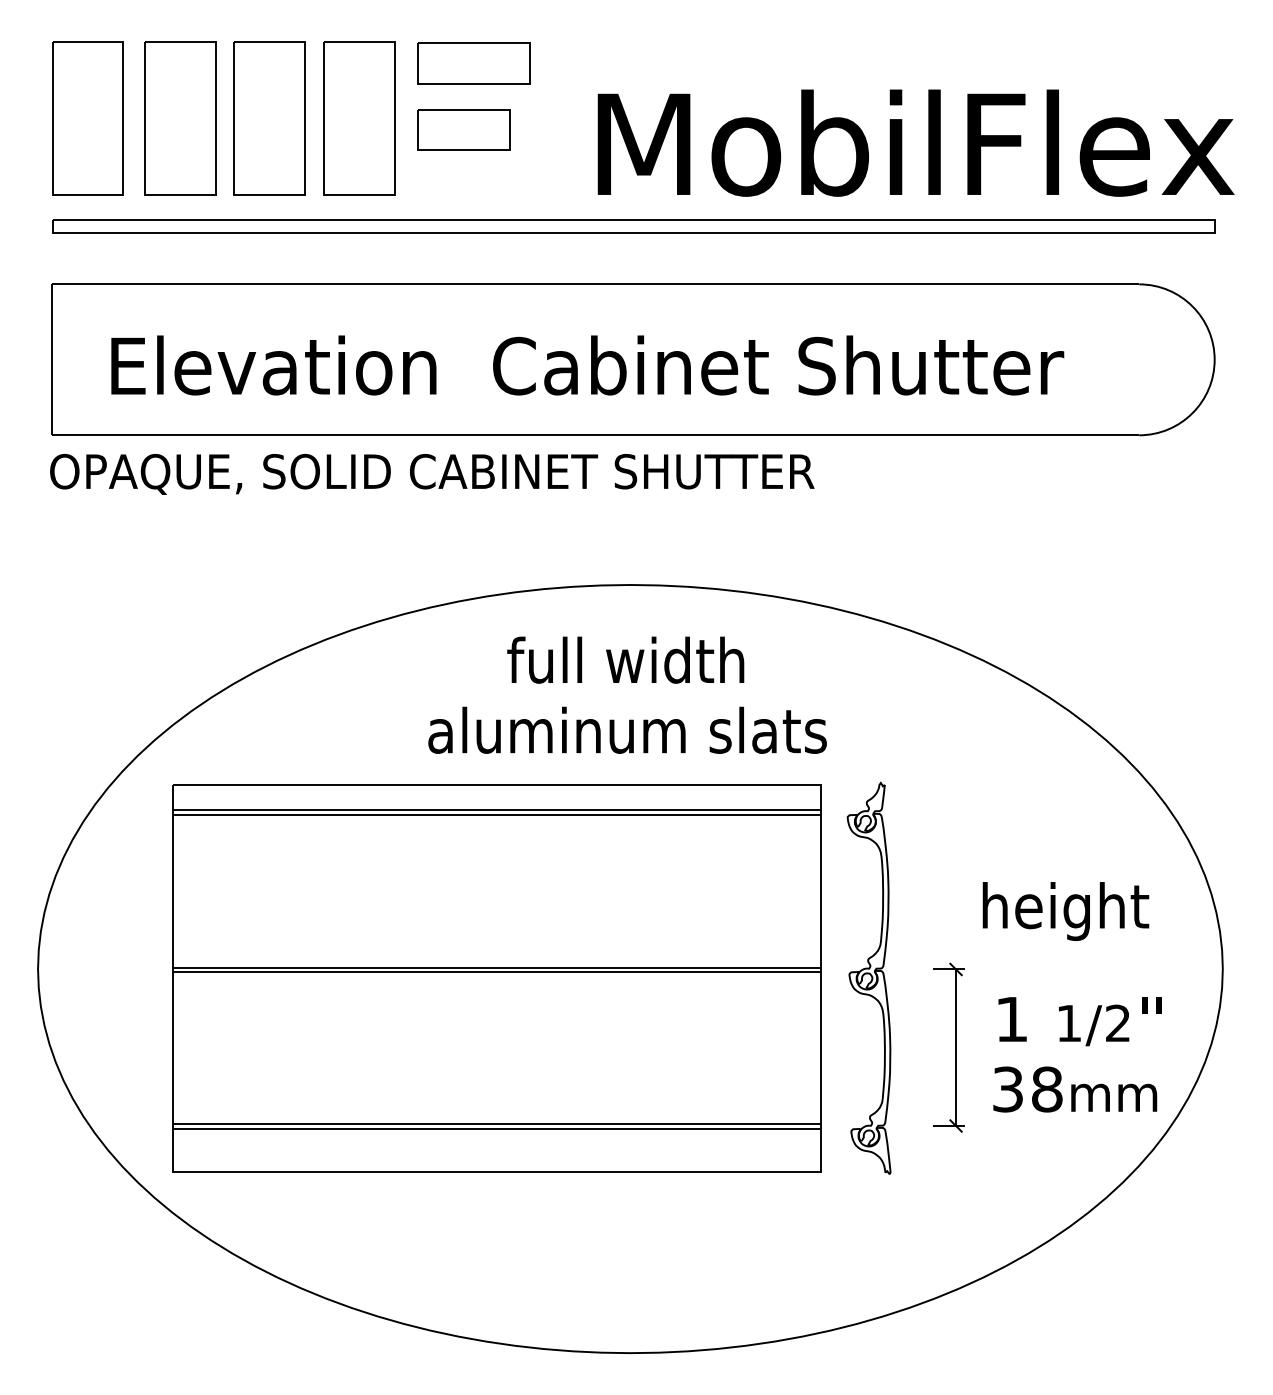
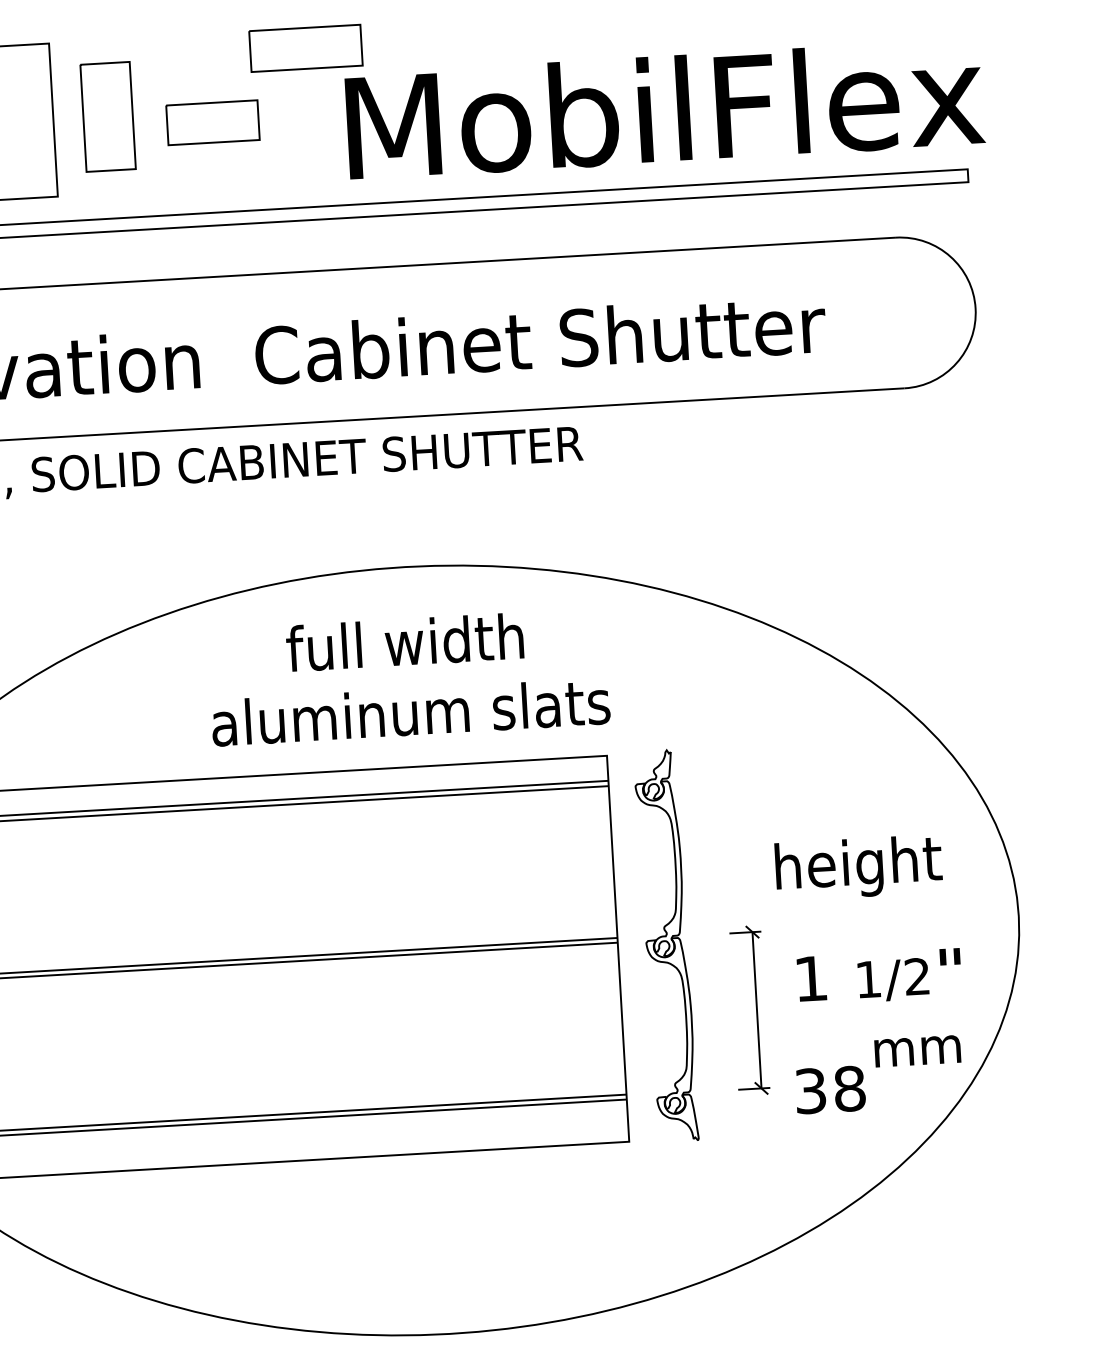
part: (473, 63) -> (305, 48), moved
part: (359, 118) -> (107, 116), size x0.7
text: (1027, 1089) -> (830, 1089), moved

